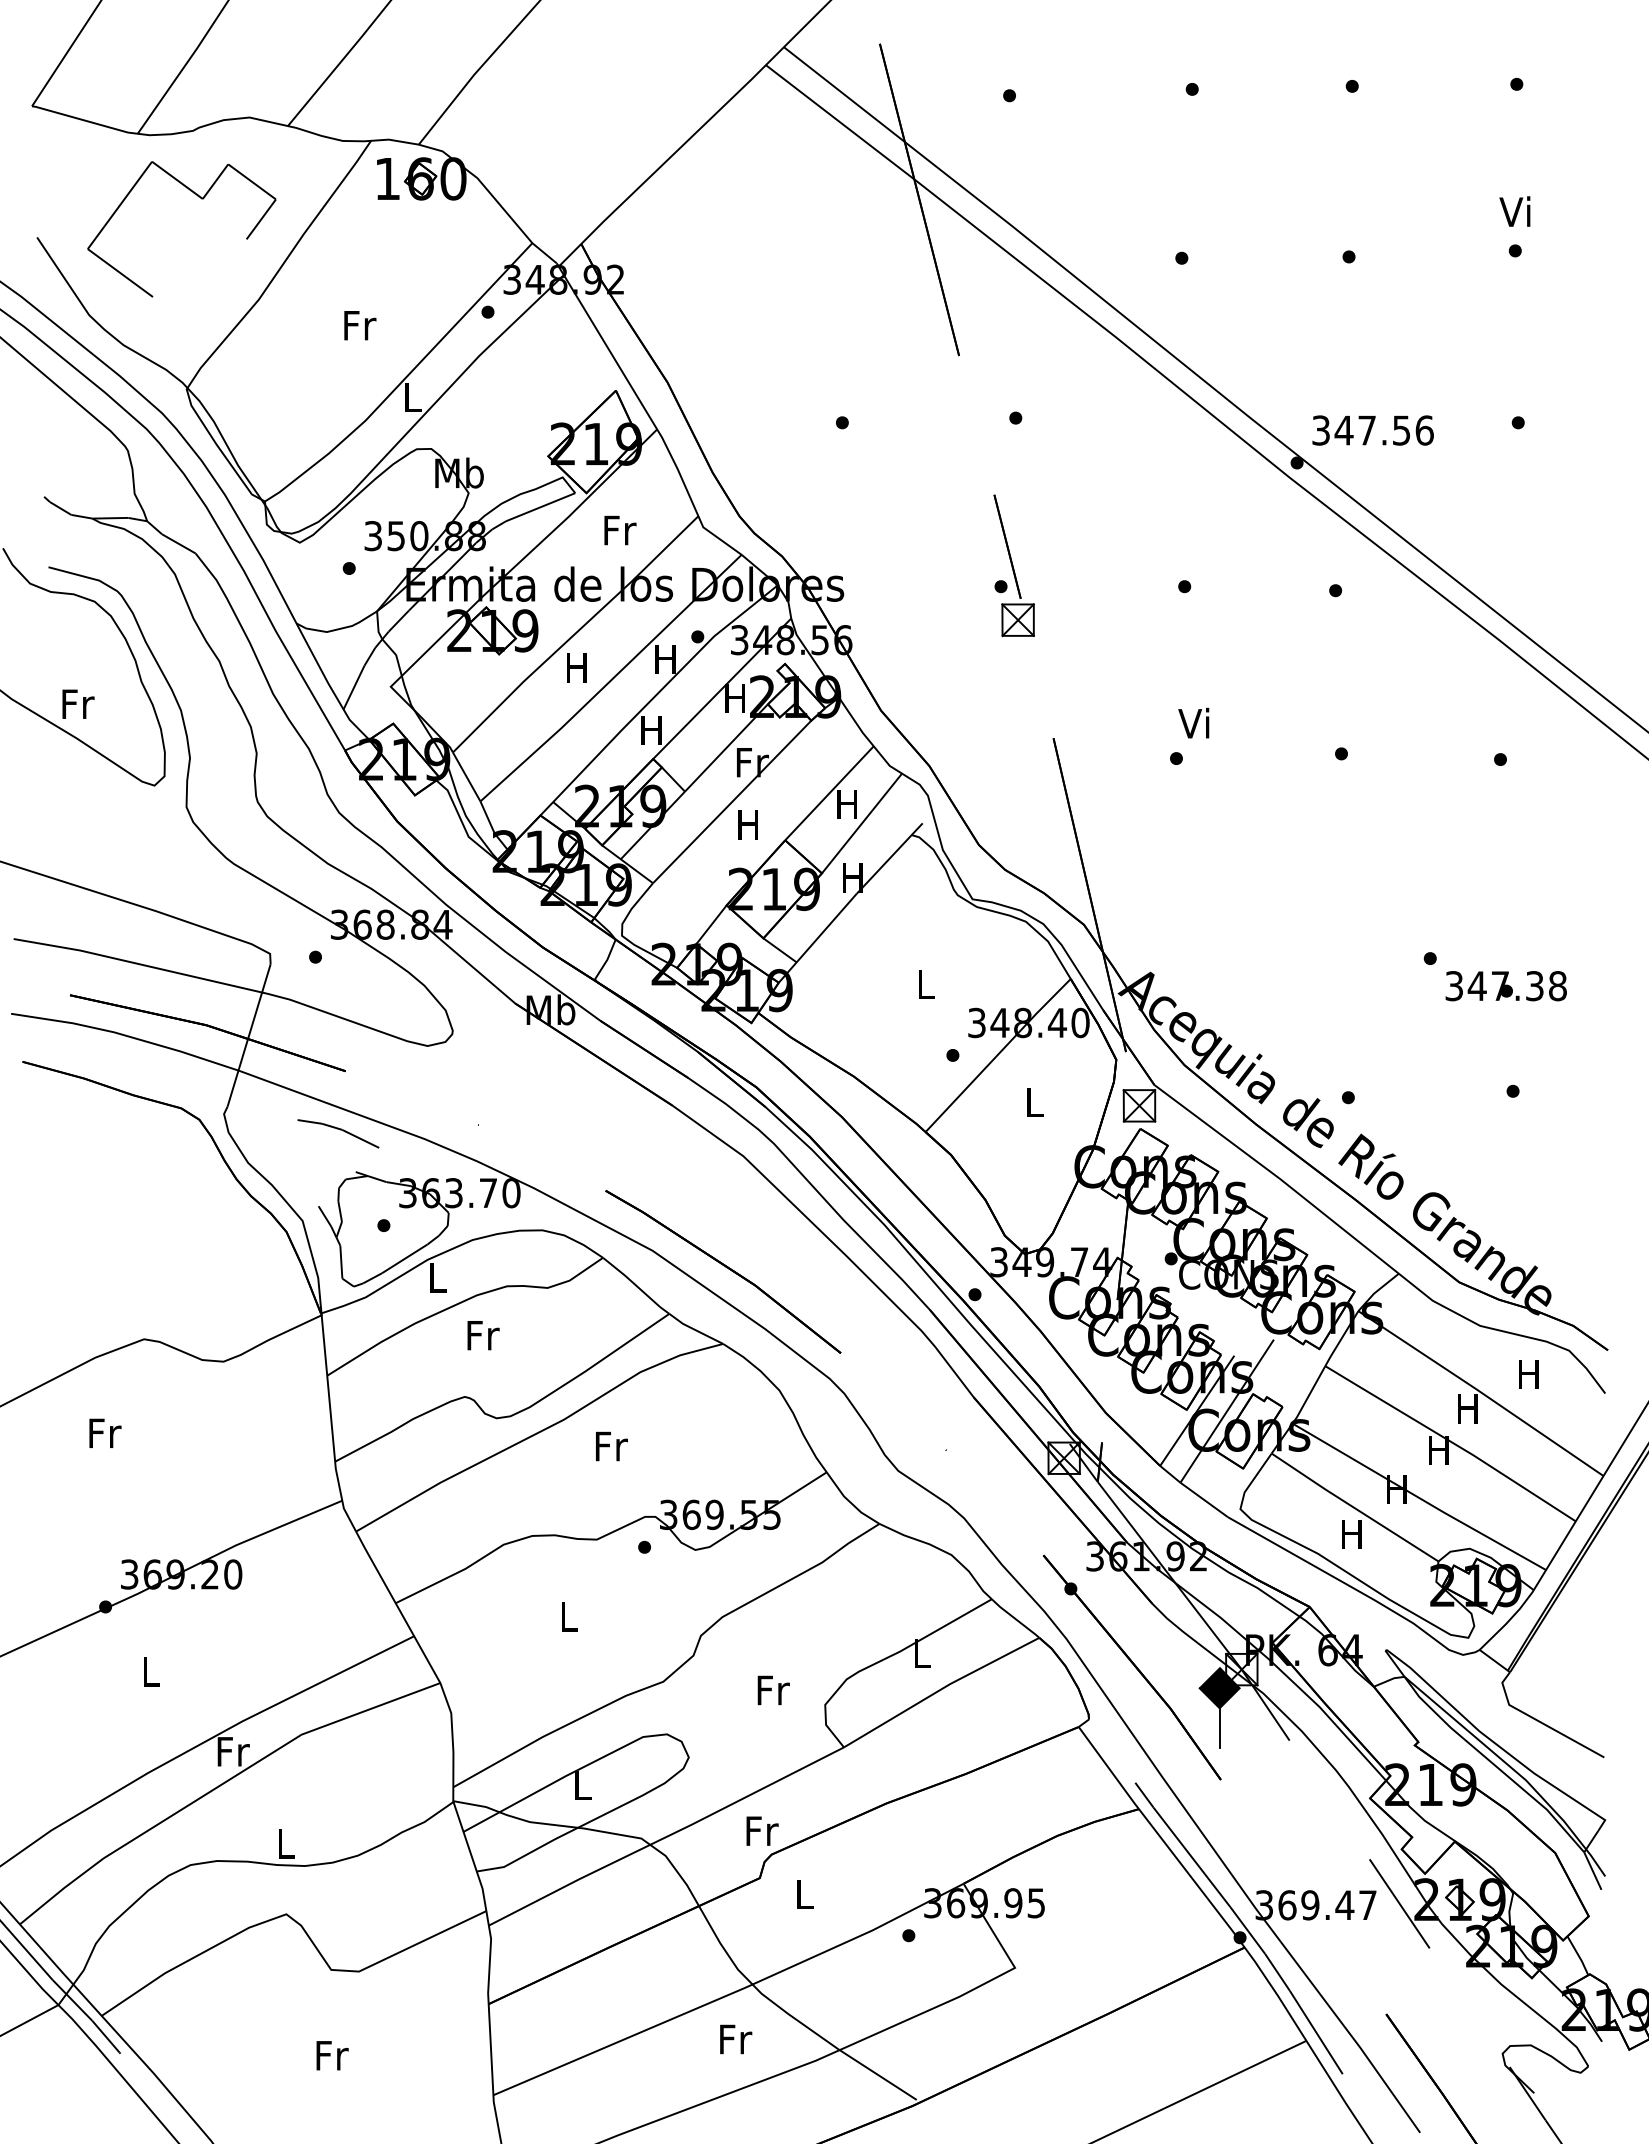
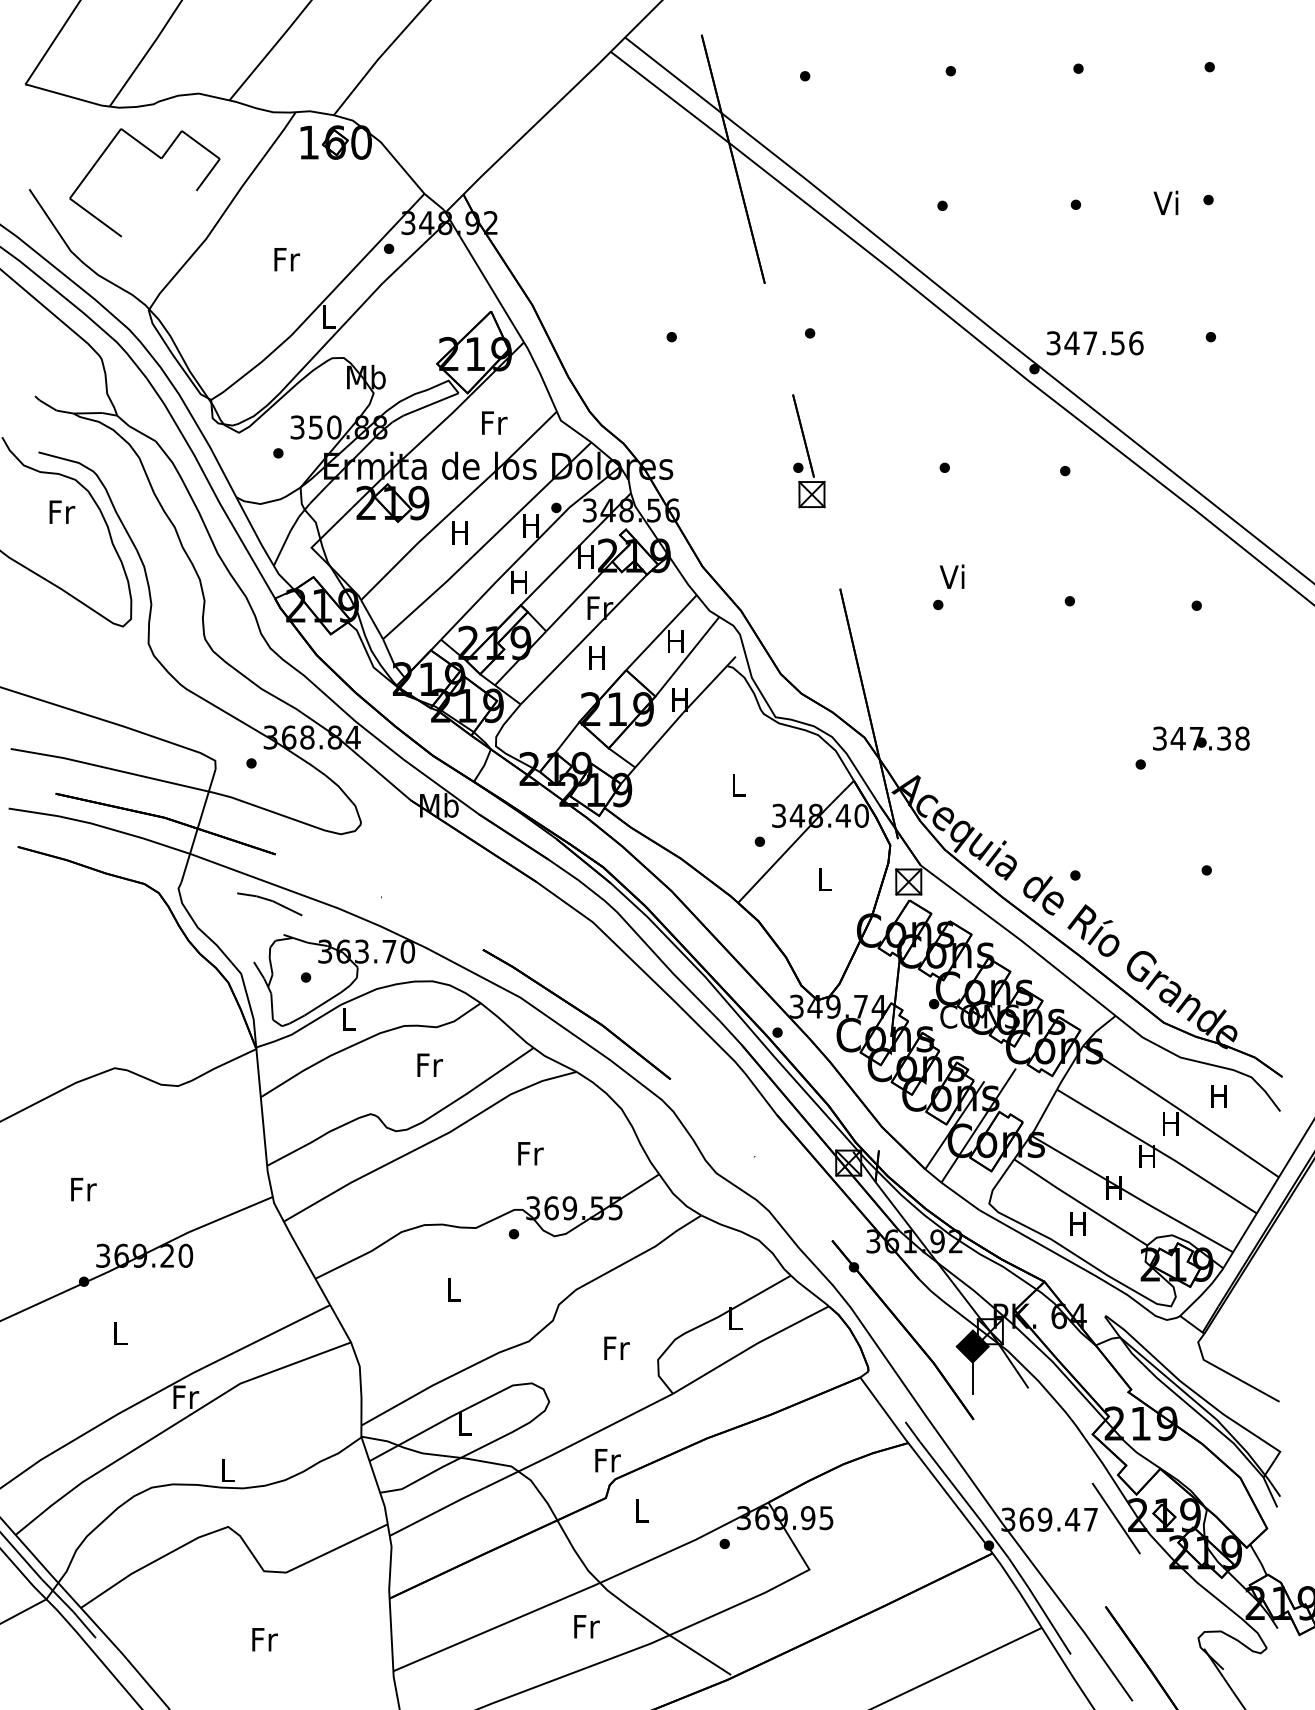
text: (1514, 211) -> (1165, 202), moved
text: (78, 703) -> (62, 511), moved
text: (1505, 986) -> (1200, 738), moved
text: (483, 1335) -> (430, 1065), moved
text: (105, 1432) -> (83, 1188), moved
text: (611, 1446) -> (530, 1153), moved

